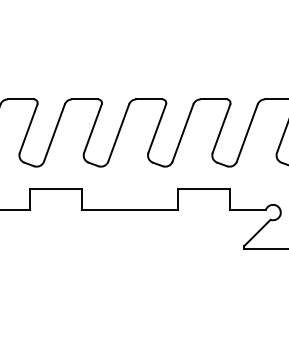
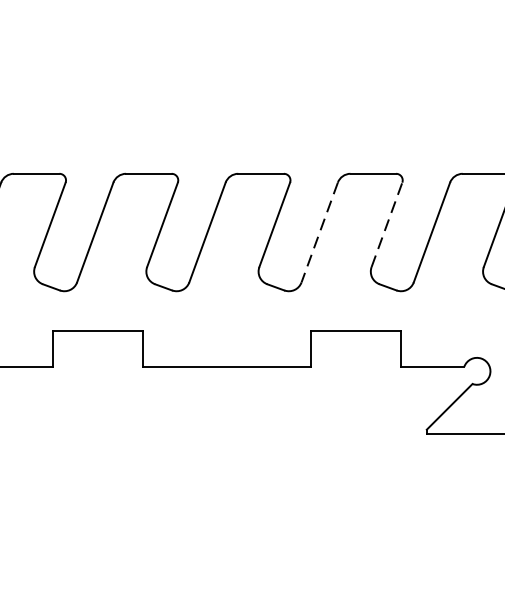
line: (221, 128) -> (386, 224), solid -> dashed
line: (182, 133) -> (318, 233), solid -> dashed

